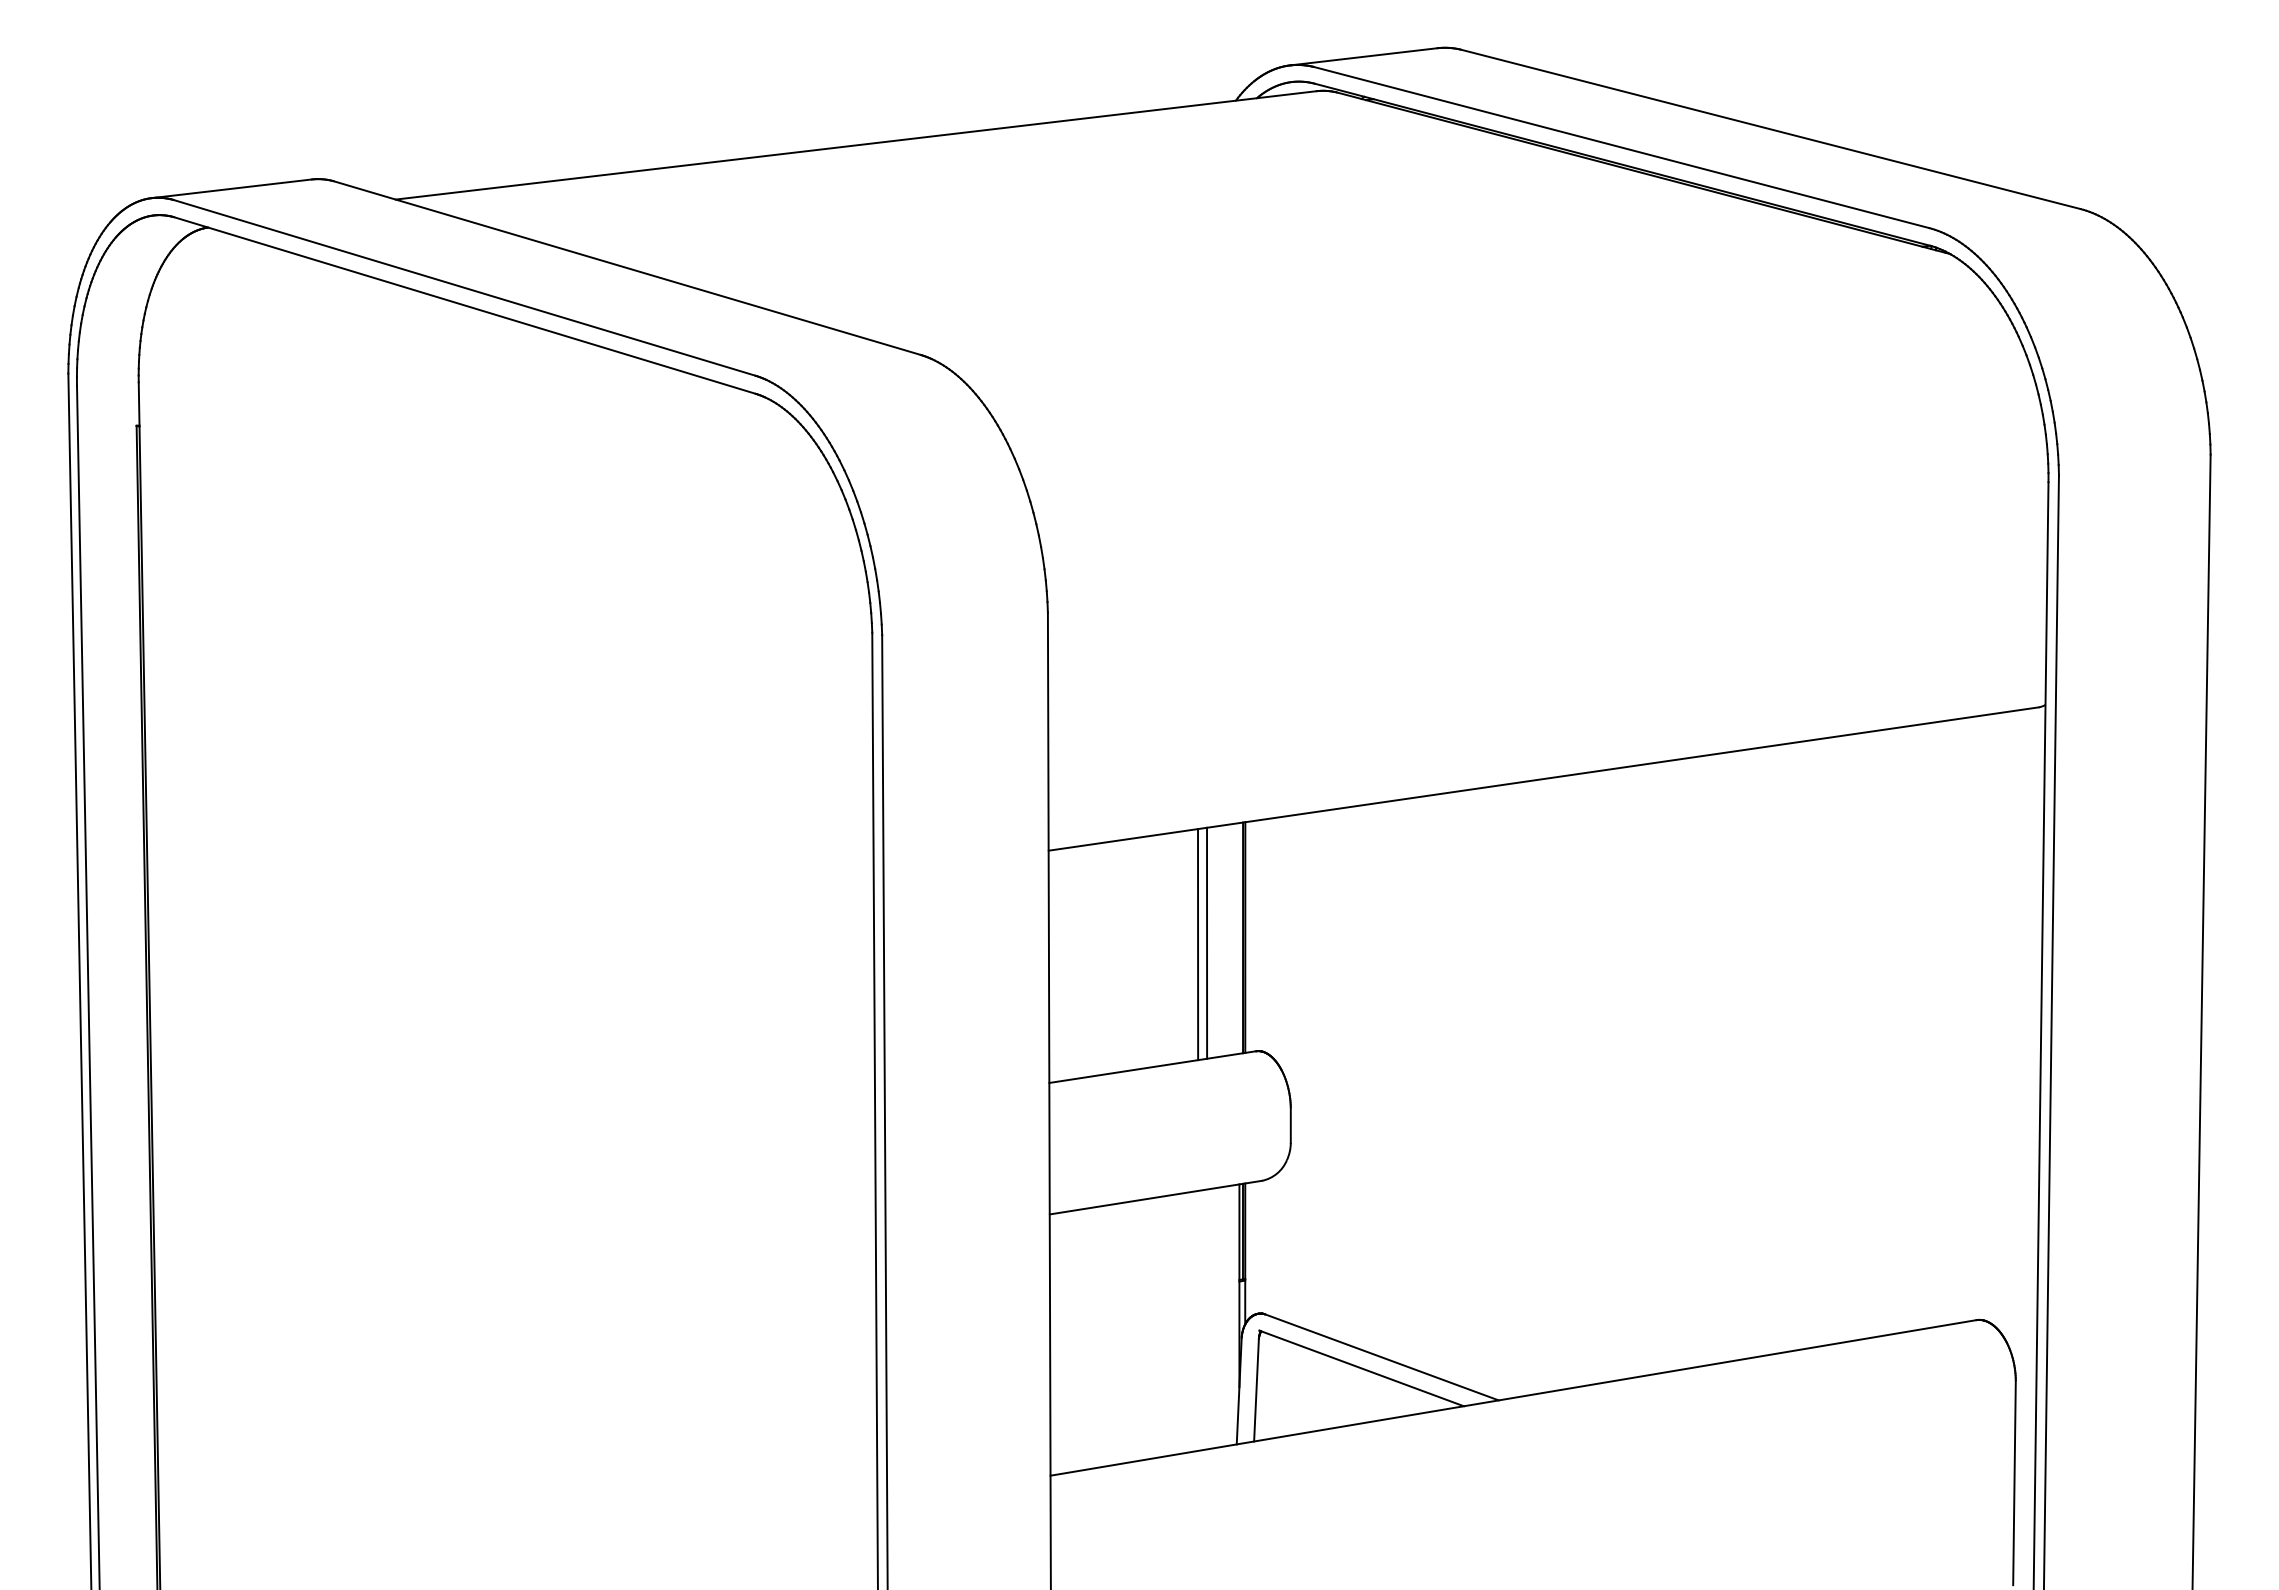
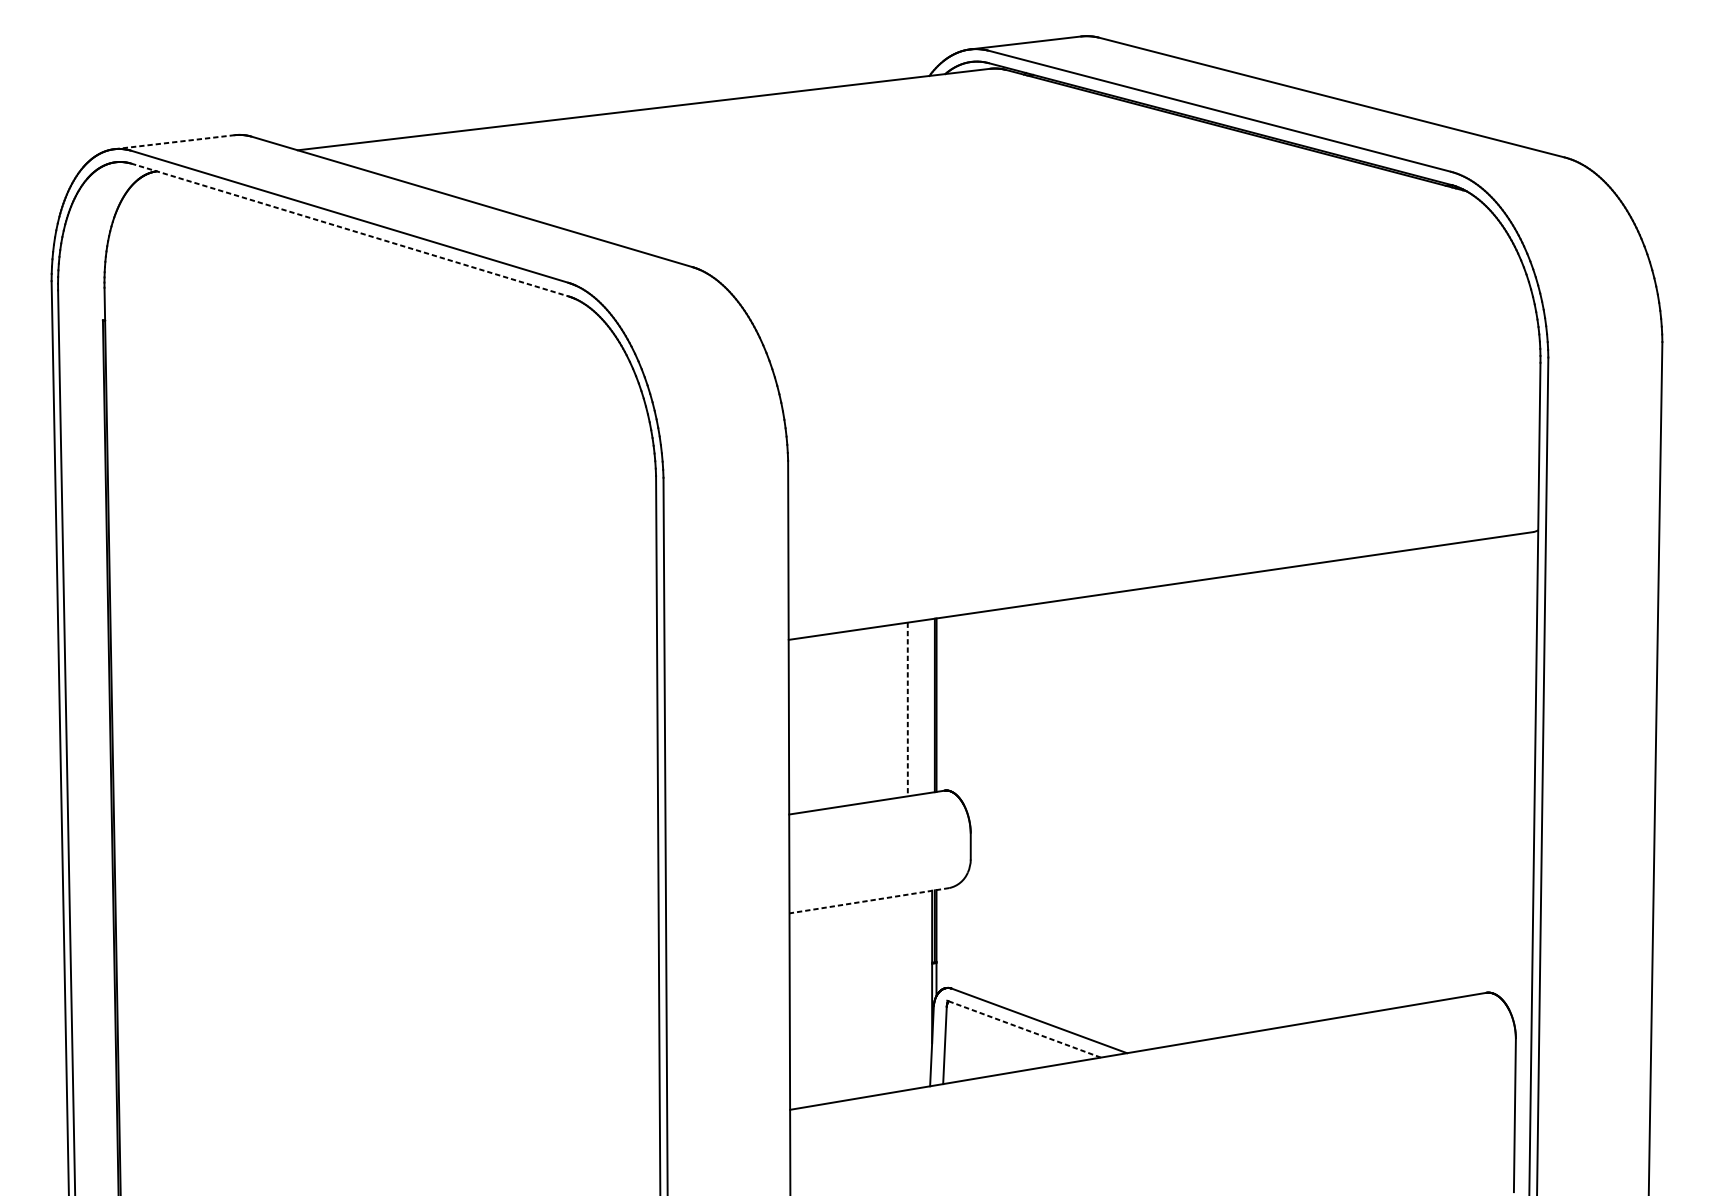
line: (232, 188) -> (175, 141), solid -> dashed
line: (464, 305) -> (349, 229), solid -> dashed
line: (1207, 943) -> (908, 709), solid -> dashed
line: (1198, 944) -> (901, 710), removed
line: (1156, 1197) -> (869, 900), solid -> dashed
line: (1361, 1368) -> (1023, 1029), solid -> dashed

